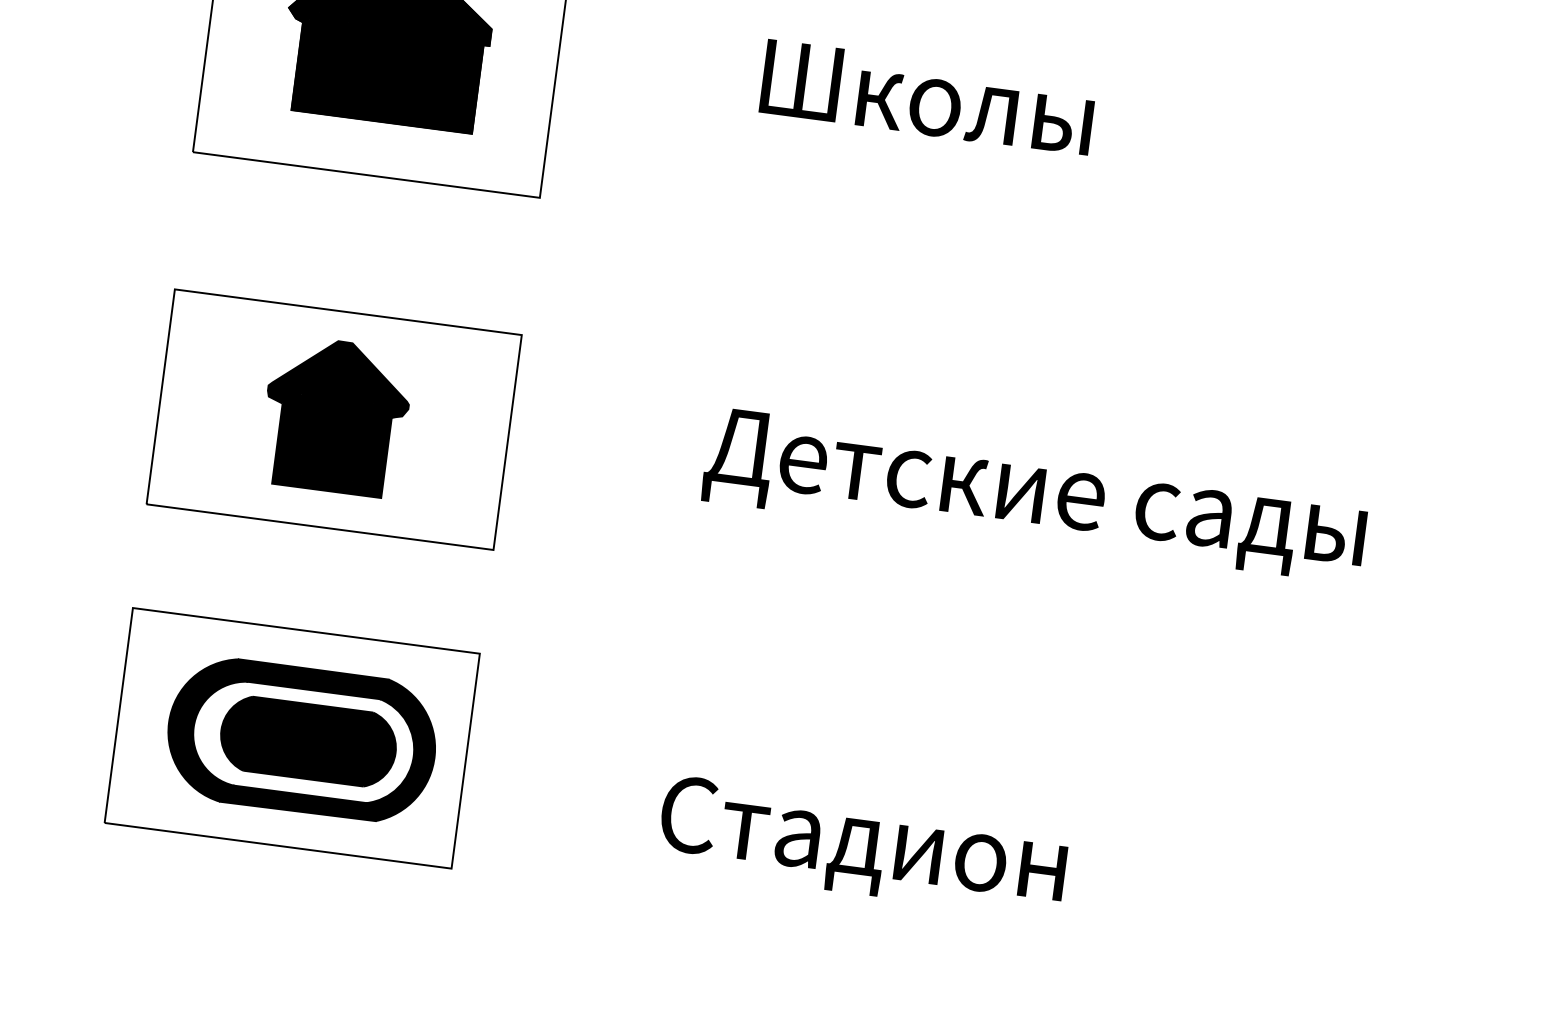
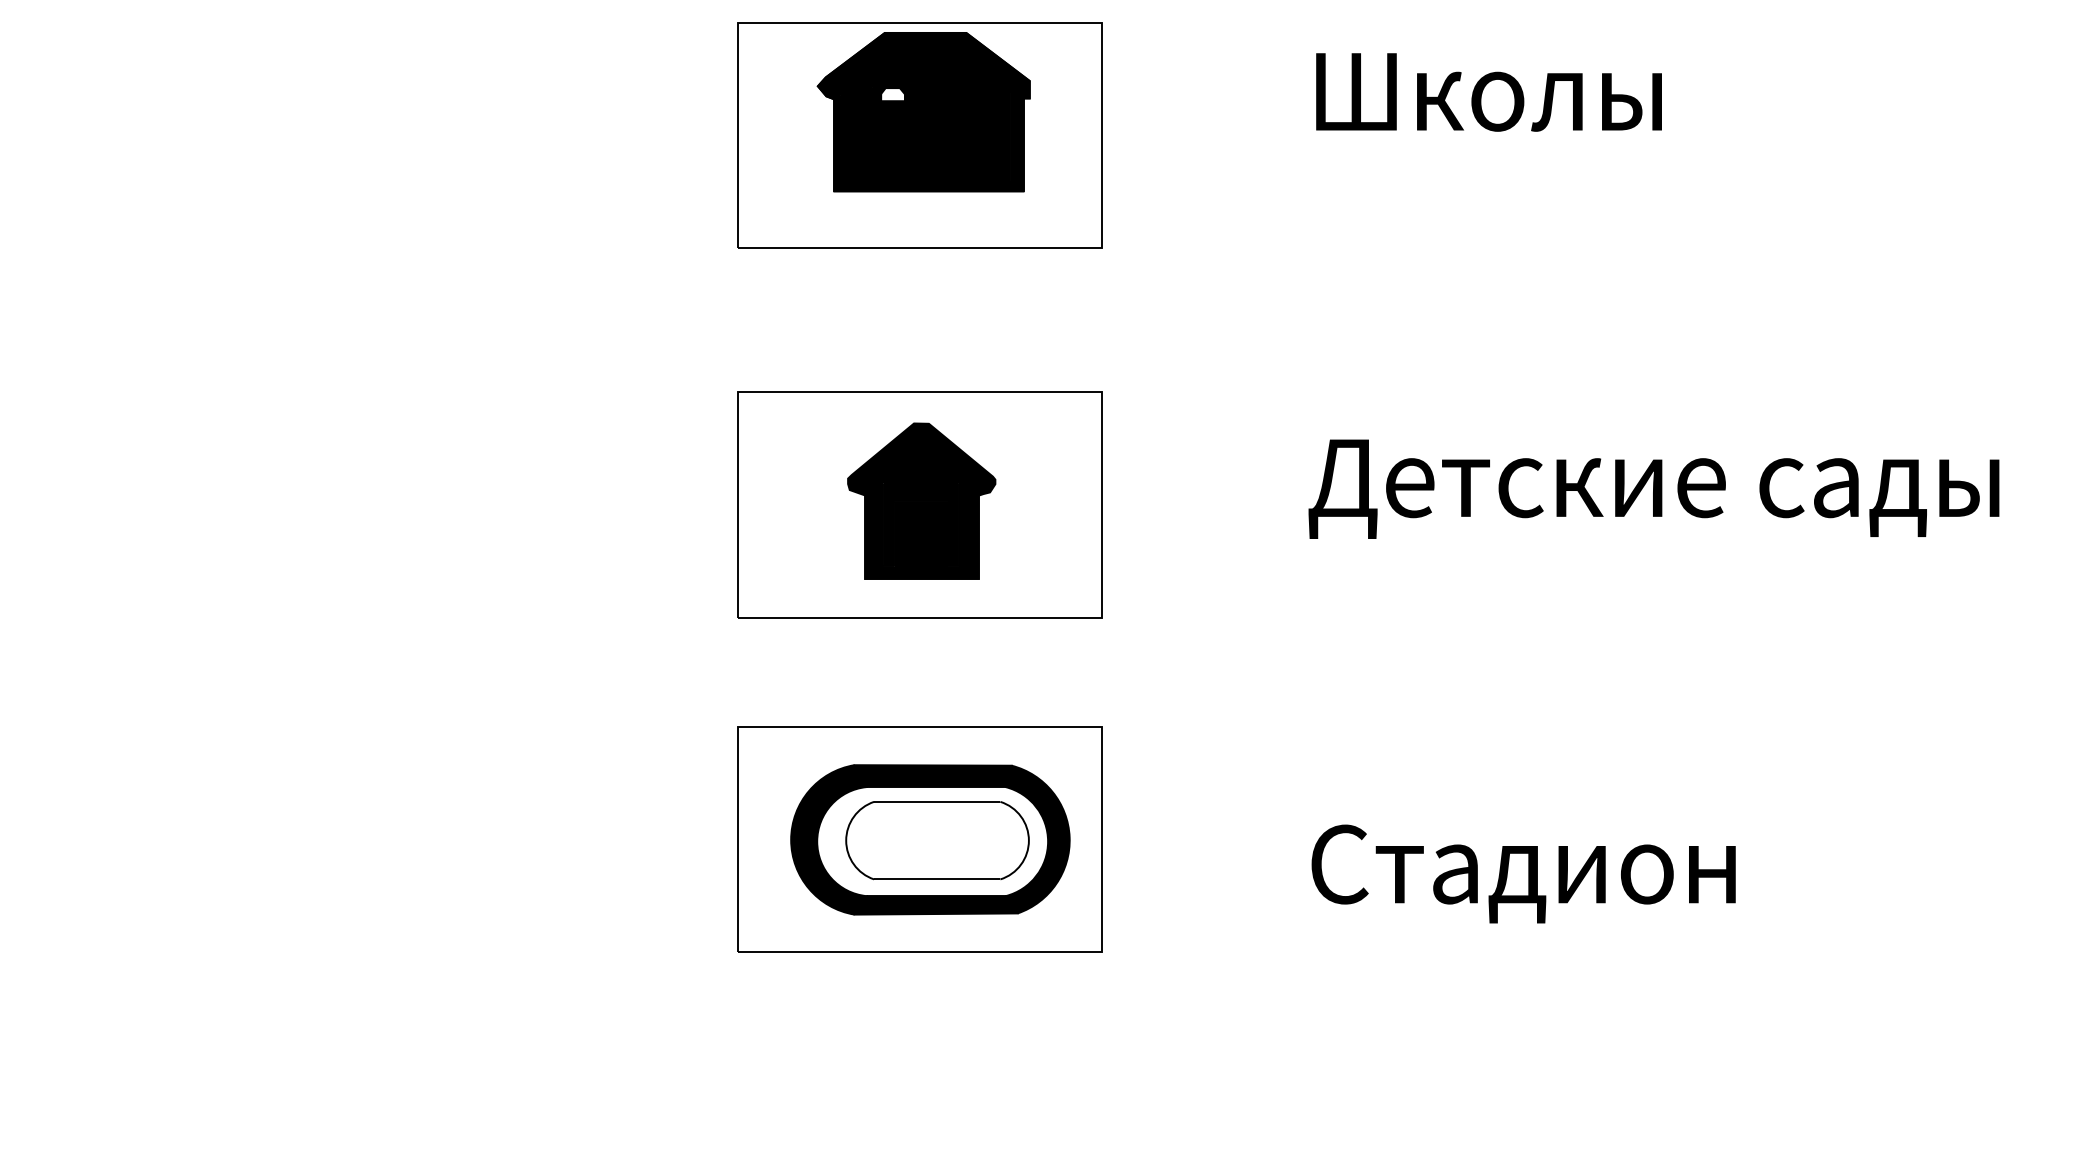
fill: (359, 24) -> (892, 94), removed
fill: (308, 741) -> (937, 840), removed

